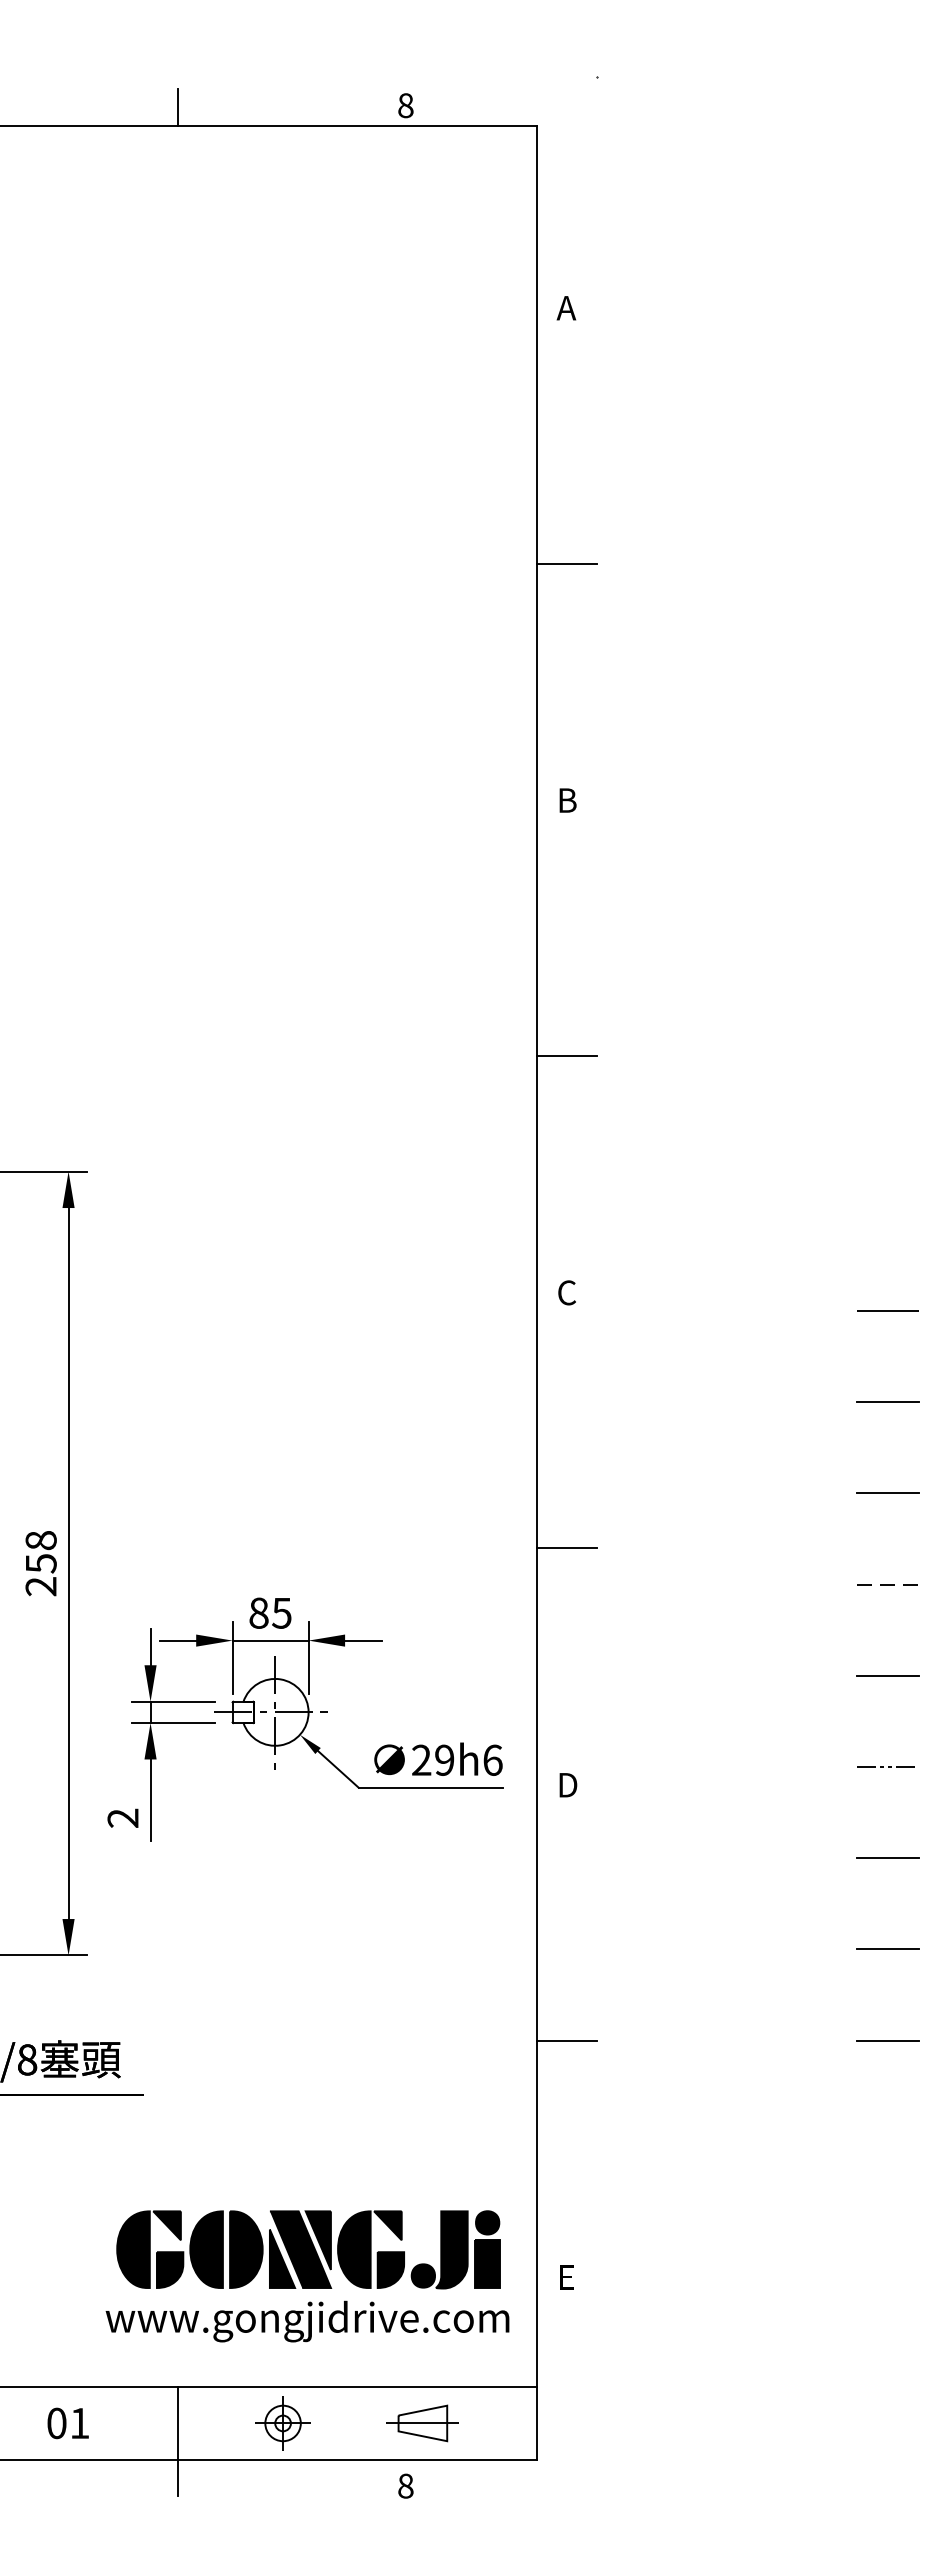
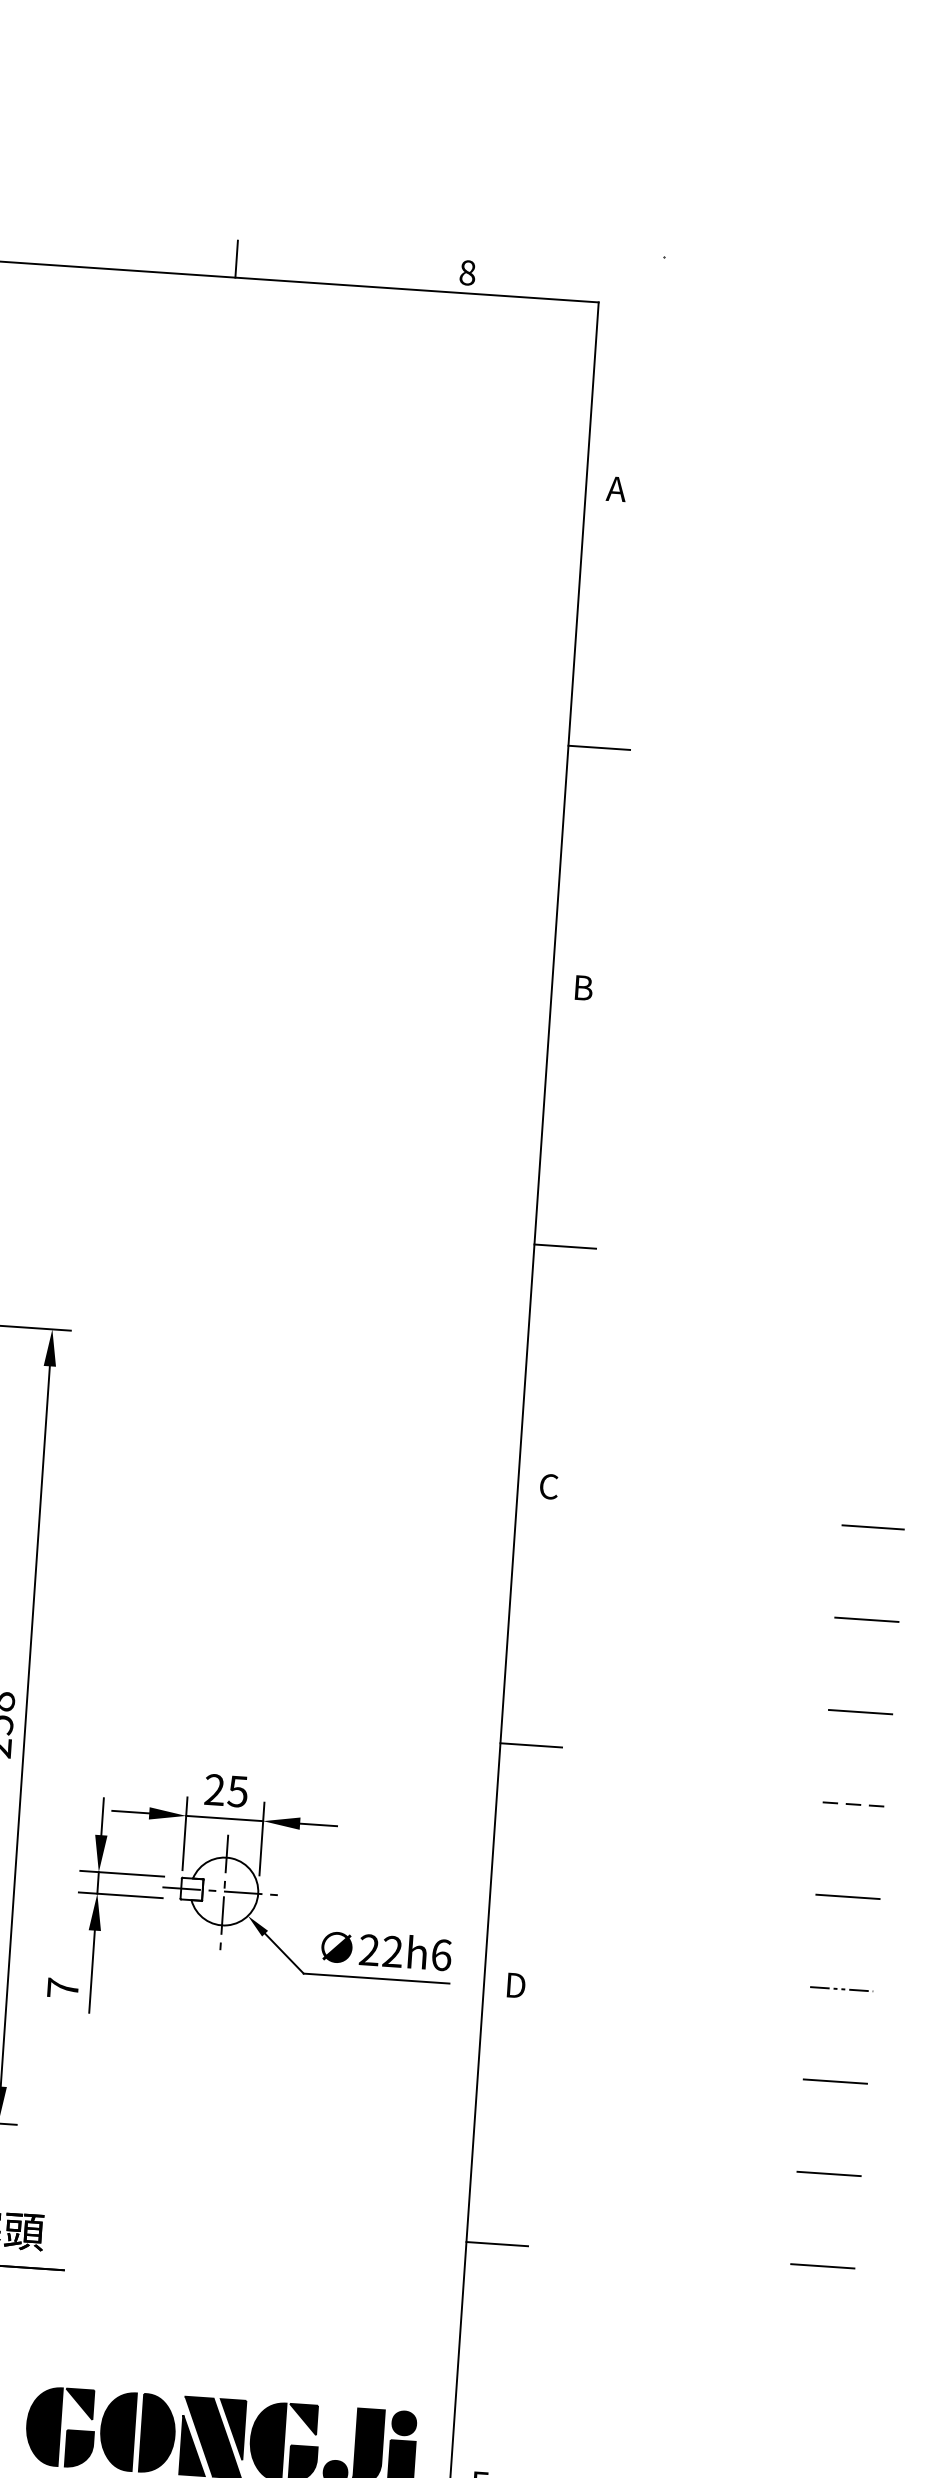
text: (258, 1612) -> (214, 1789), 85 -> 25
text: (444, 1760) -> (392, 1951), 29h6 -> 22h6
text: (122, 1817) -> (62, 1987), 2 -> 7

